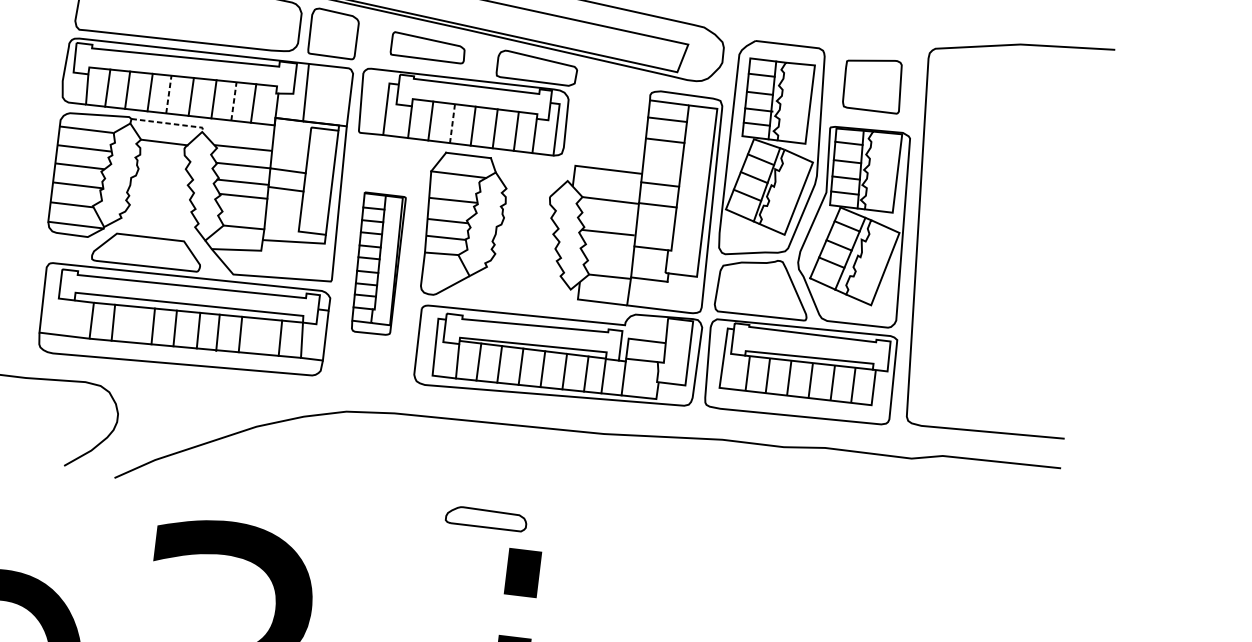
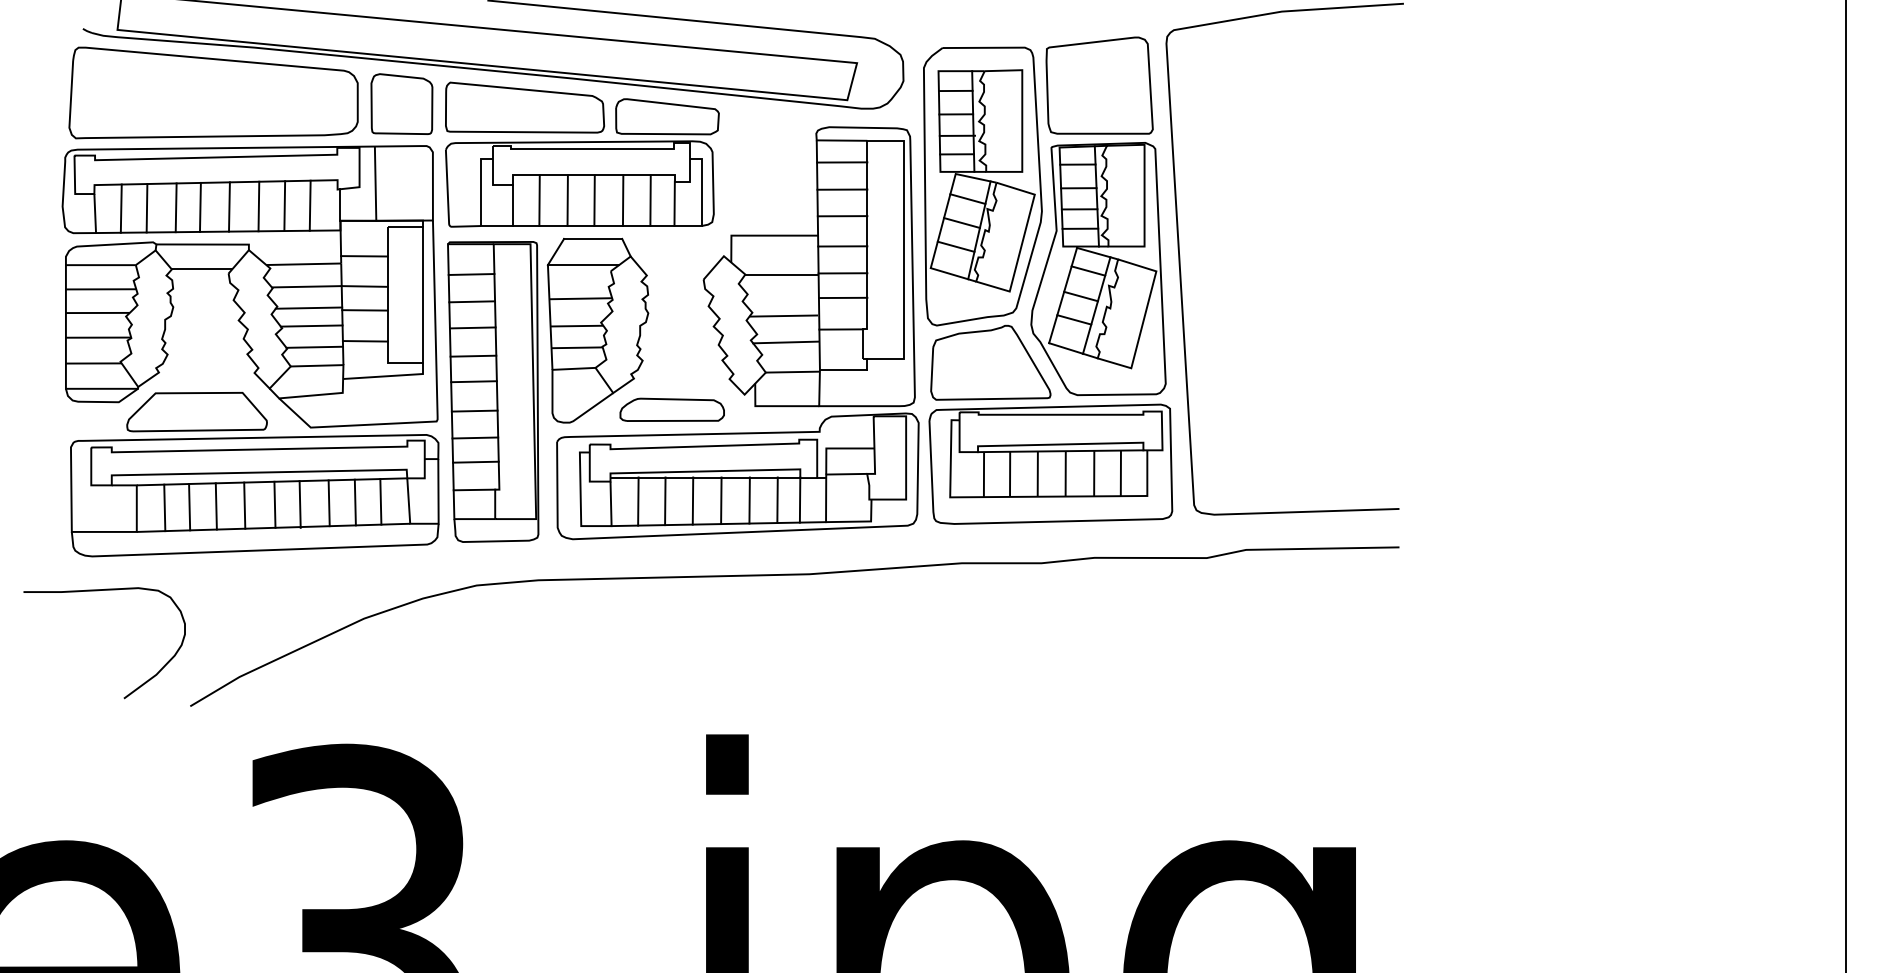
part: (427, 47) -> (524, 107), size x1.67
part: (873, 84) -> (1099, 85), size x1.43
line: (168, 94) -> (200, 207), dashed -> solid
line: (233, 101) -> (284, 206), dashed -> solid
line: (170, 123) -> (206, 244), dashed -> solid
line: (452, 124) -> (567, 201), dashed -> solid
line: (290, 147) -> (364, 256), added
line: (662, 161) -> (842, 216), added
line: (243, 212) -> (314, 346), added
line: (282, 213) -> (364, 341), added
line: (655, 223) -> (842, 297), added
line: (607, 253) -> (785, 342), added
part: (377, 263) -> (493, 391), size x1.67
line: (132, 323) -> (189, 506), added
line: (260, 336) -> (354, 502), added
part: (485, 518) -> (671, 409), moved

